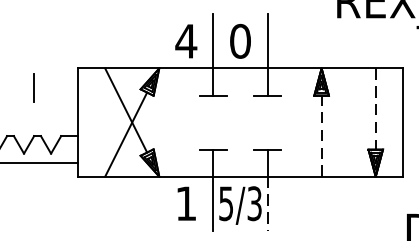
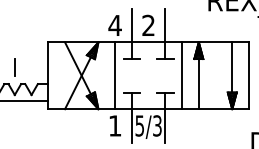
text: (240, 41) -> (148, 25), 0 -> 2
line: (33, 88) -> (14, 67), moved
line: (376, 109) -> (232, 67), dashed -> solid
line: (186, 122) -> (115, 75), added
line: (295, 122) -> (182, 75), added
line: (321, 135) -> (198, 83), dashed -> solid
line: (267, 202) -> (165, 125), dashed -> solid

